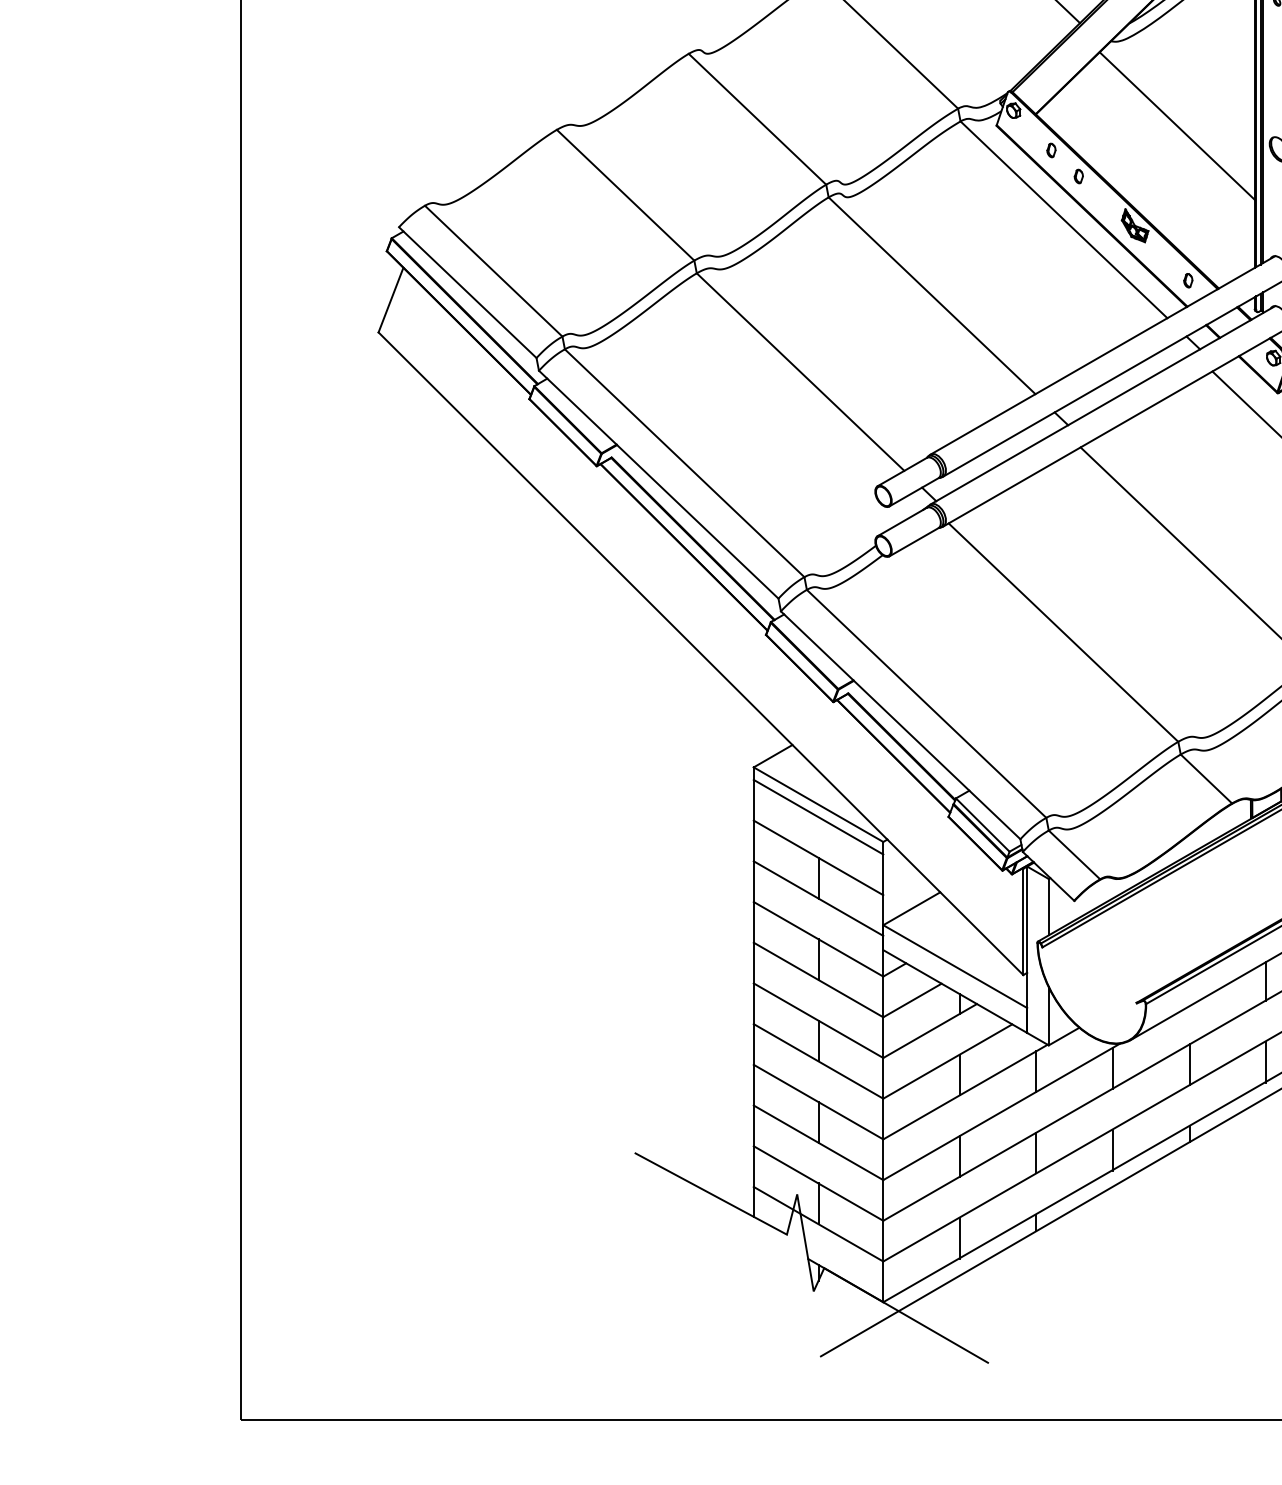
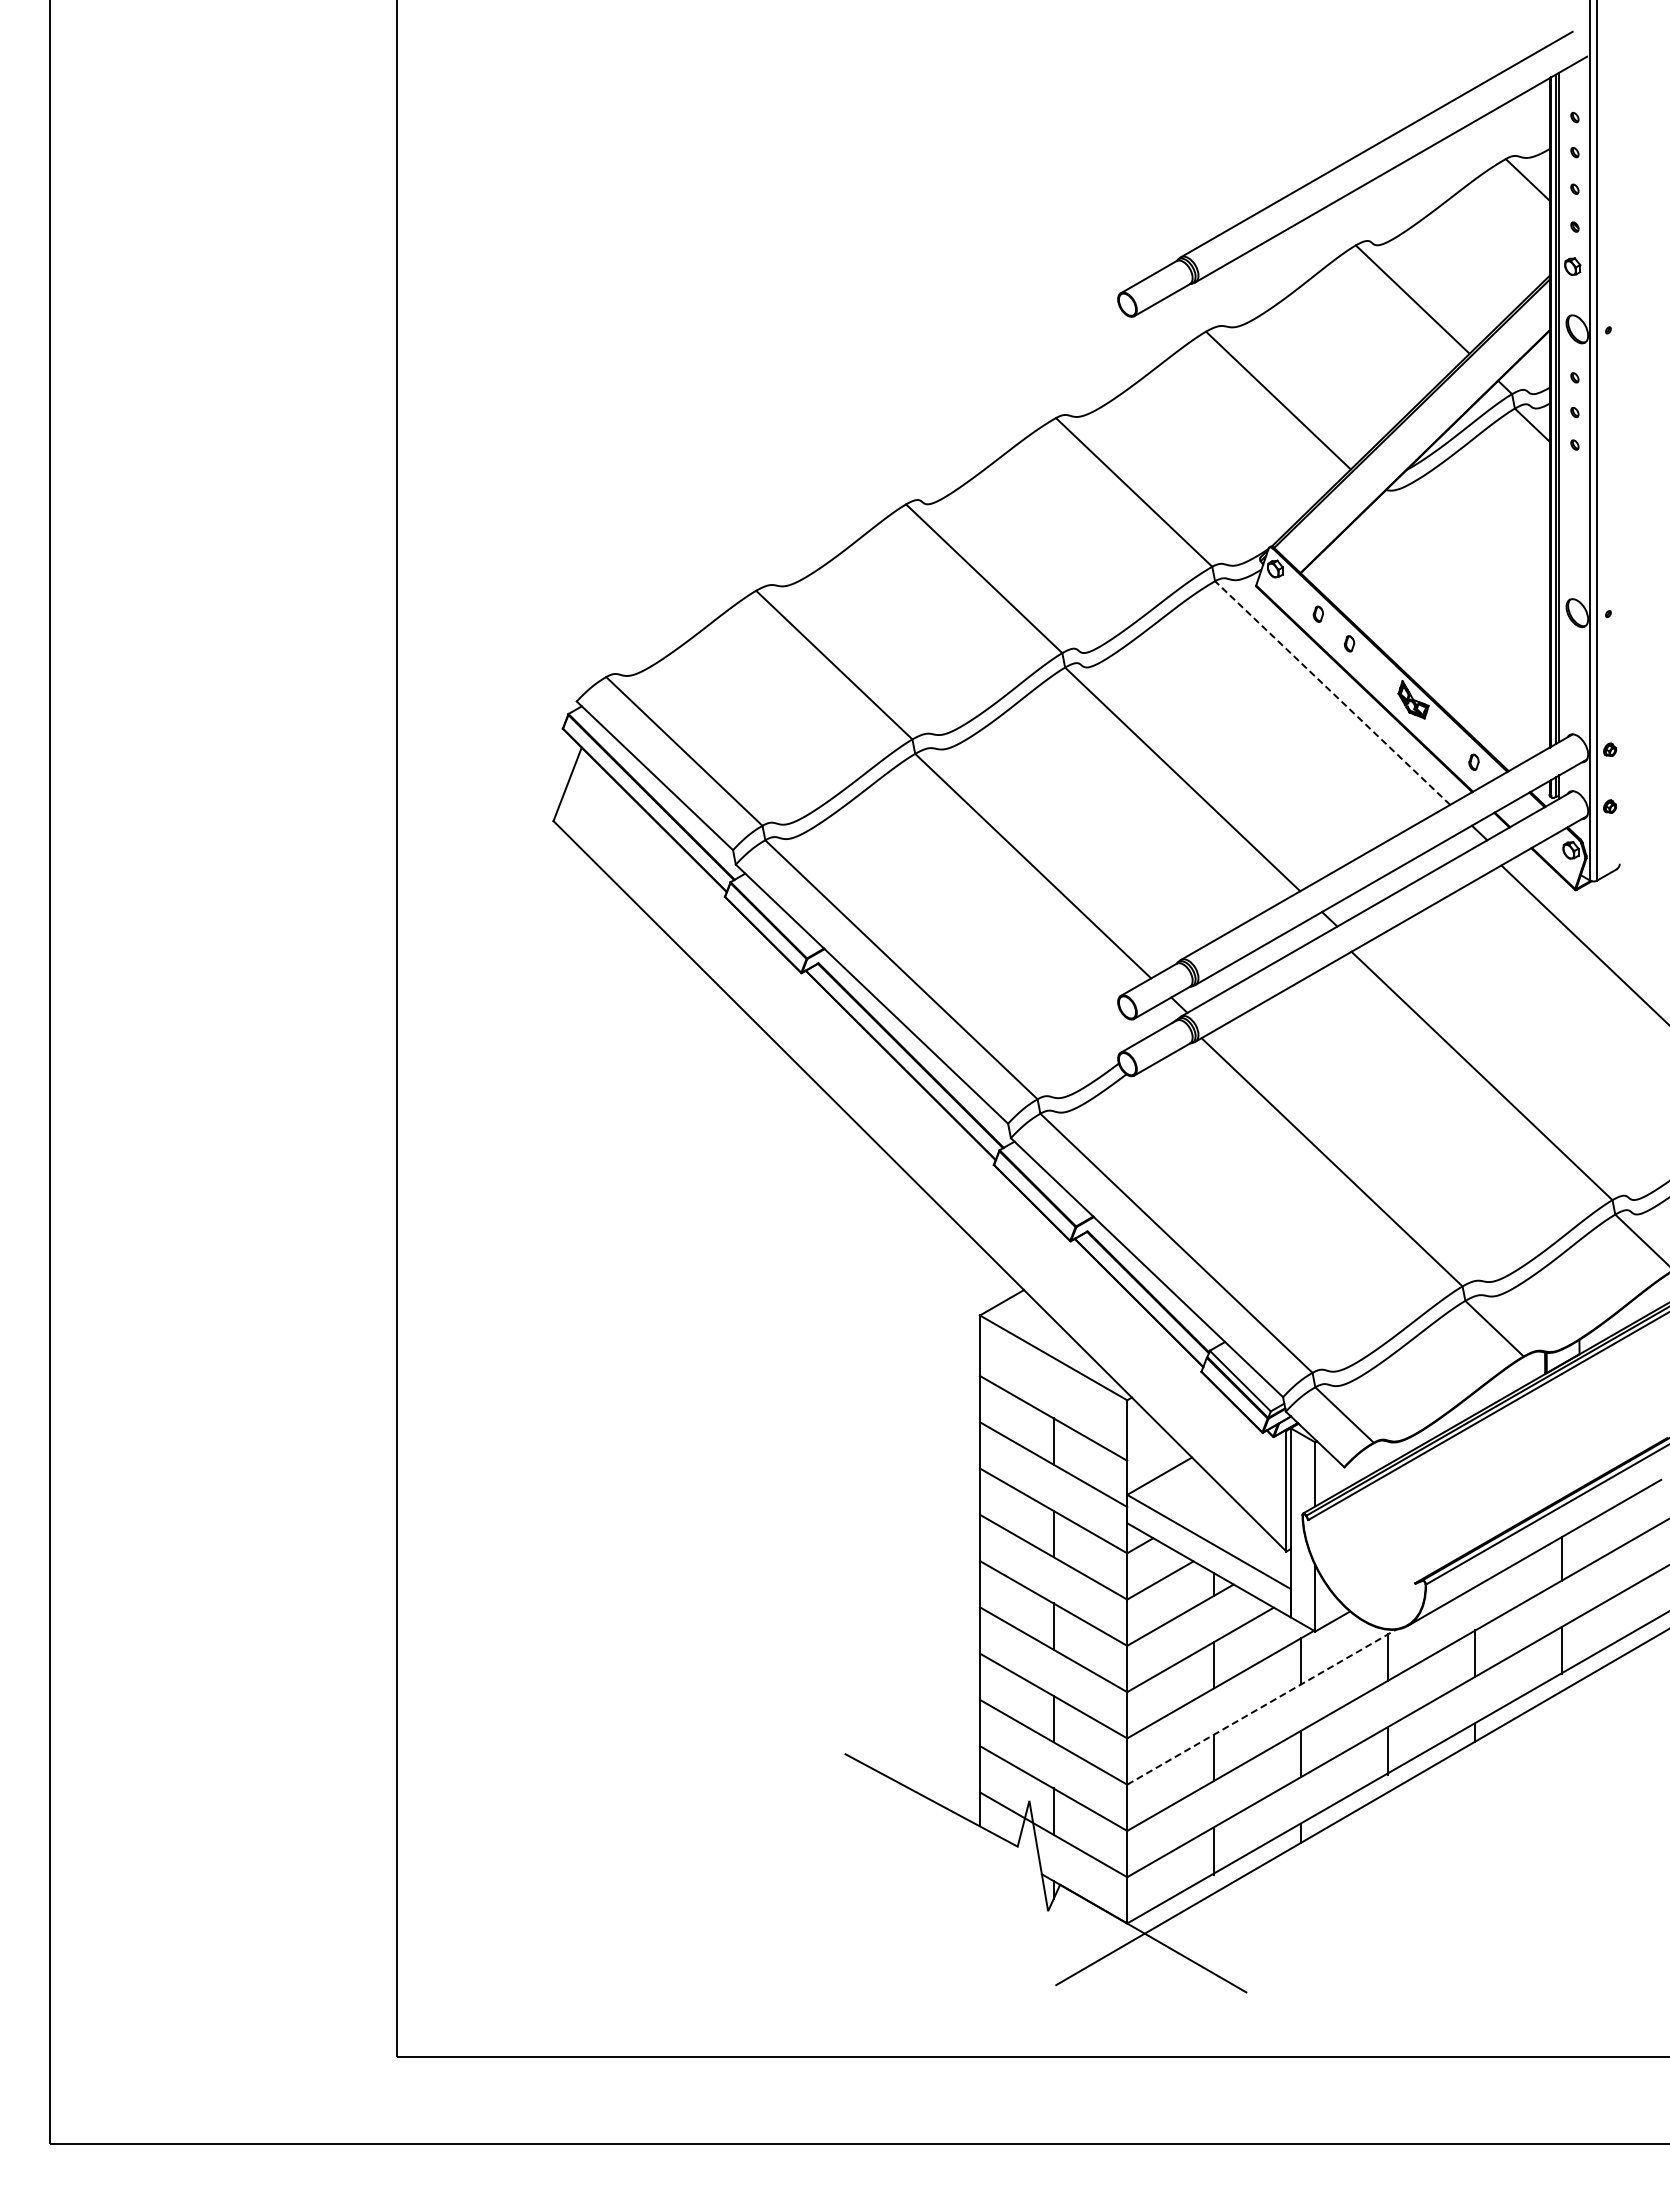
line: (1177, 126) -> (1461, 586), removed
line: (1063, 219) -> (1332, 692), solid -> dashed
line: (818, 816) -> (1053, 1371), removed
line: (1002, 1111) -> (1262, 1706), solid -> dashed

